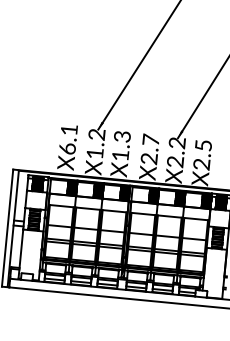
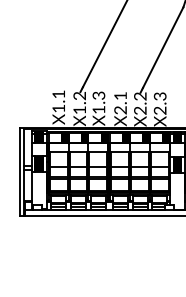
text: (151, 139) -> (120, 95), X2.7 -> X2.1
text: (202, 145) -> (159, 96), X2.5 -> X2.3
text: (67, 148) -> (58, 108), X6.1 -> X1.1

